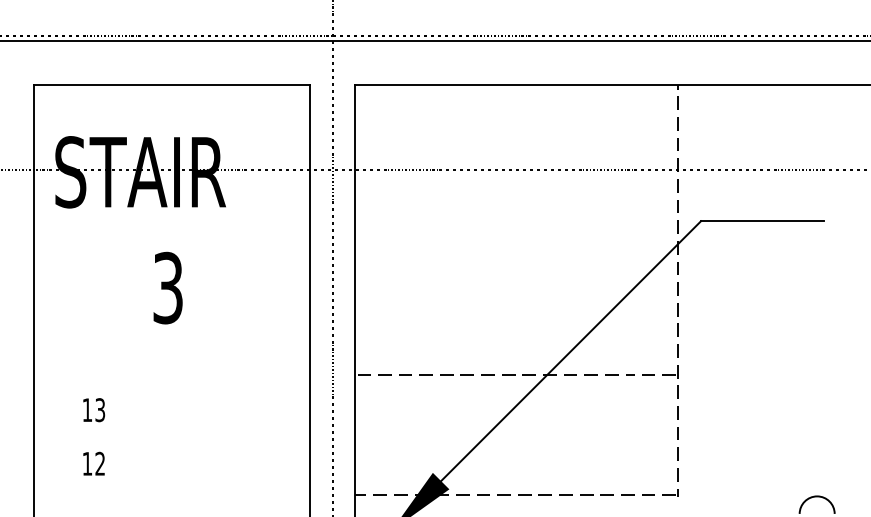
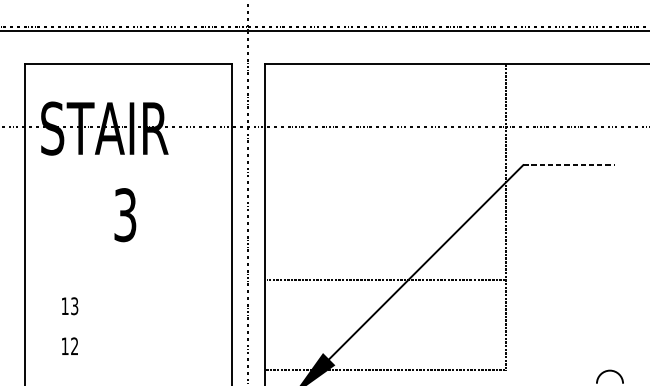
line: (762, 221) -> (569, 165), solid -> dashed

